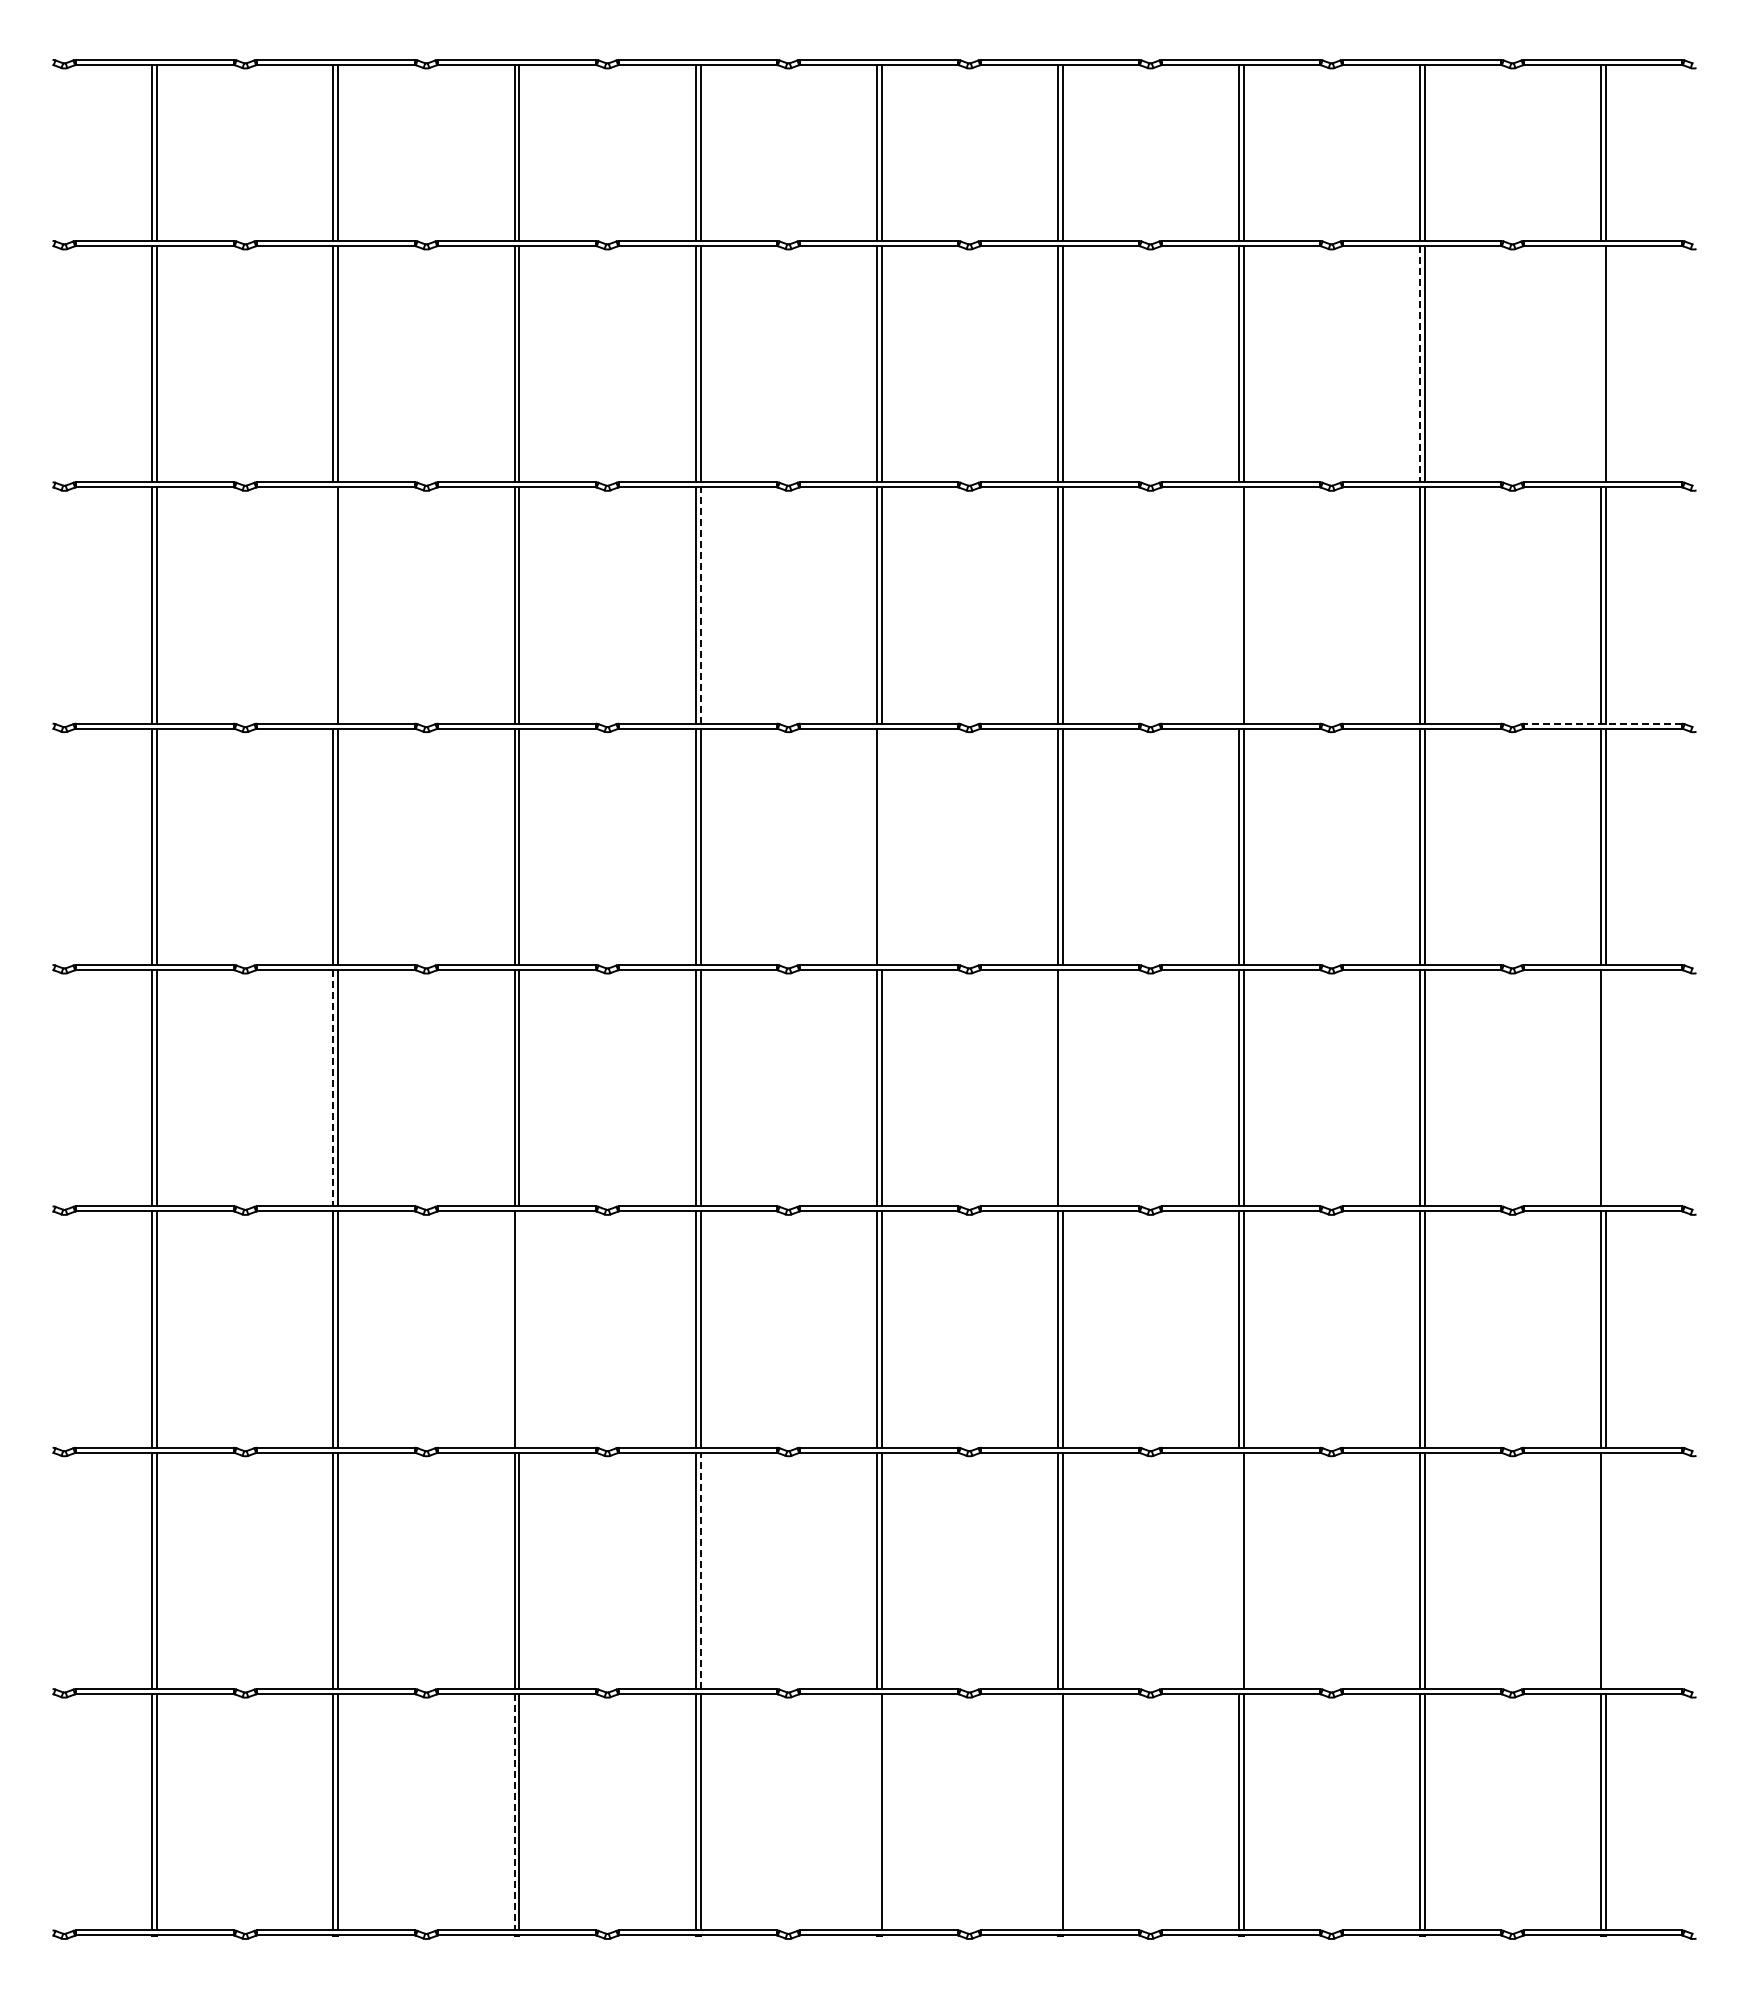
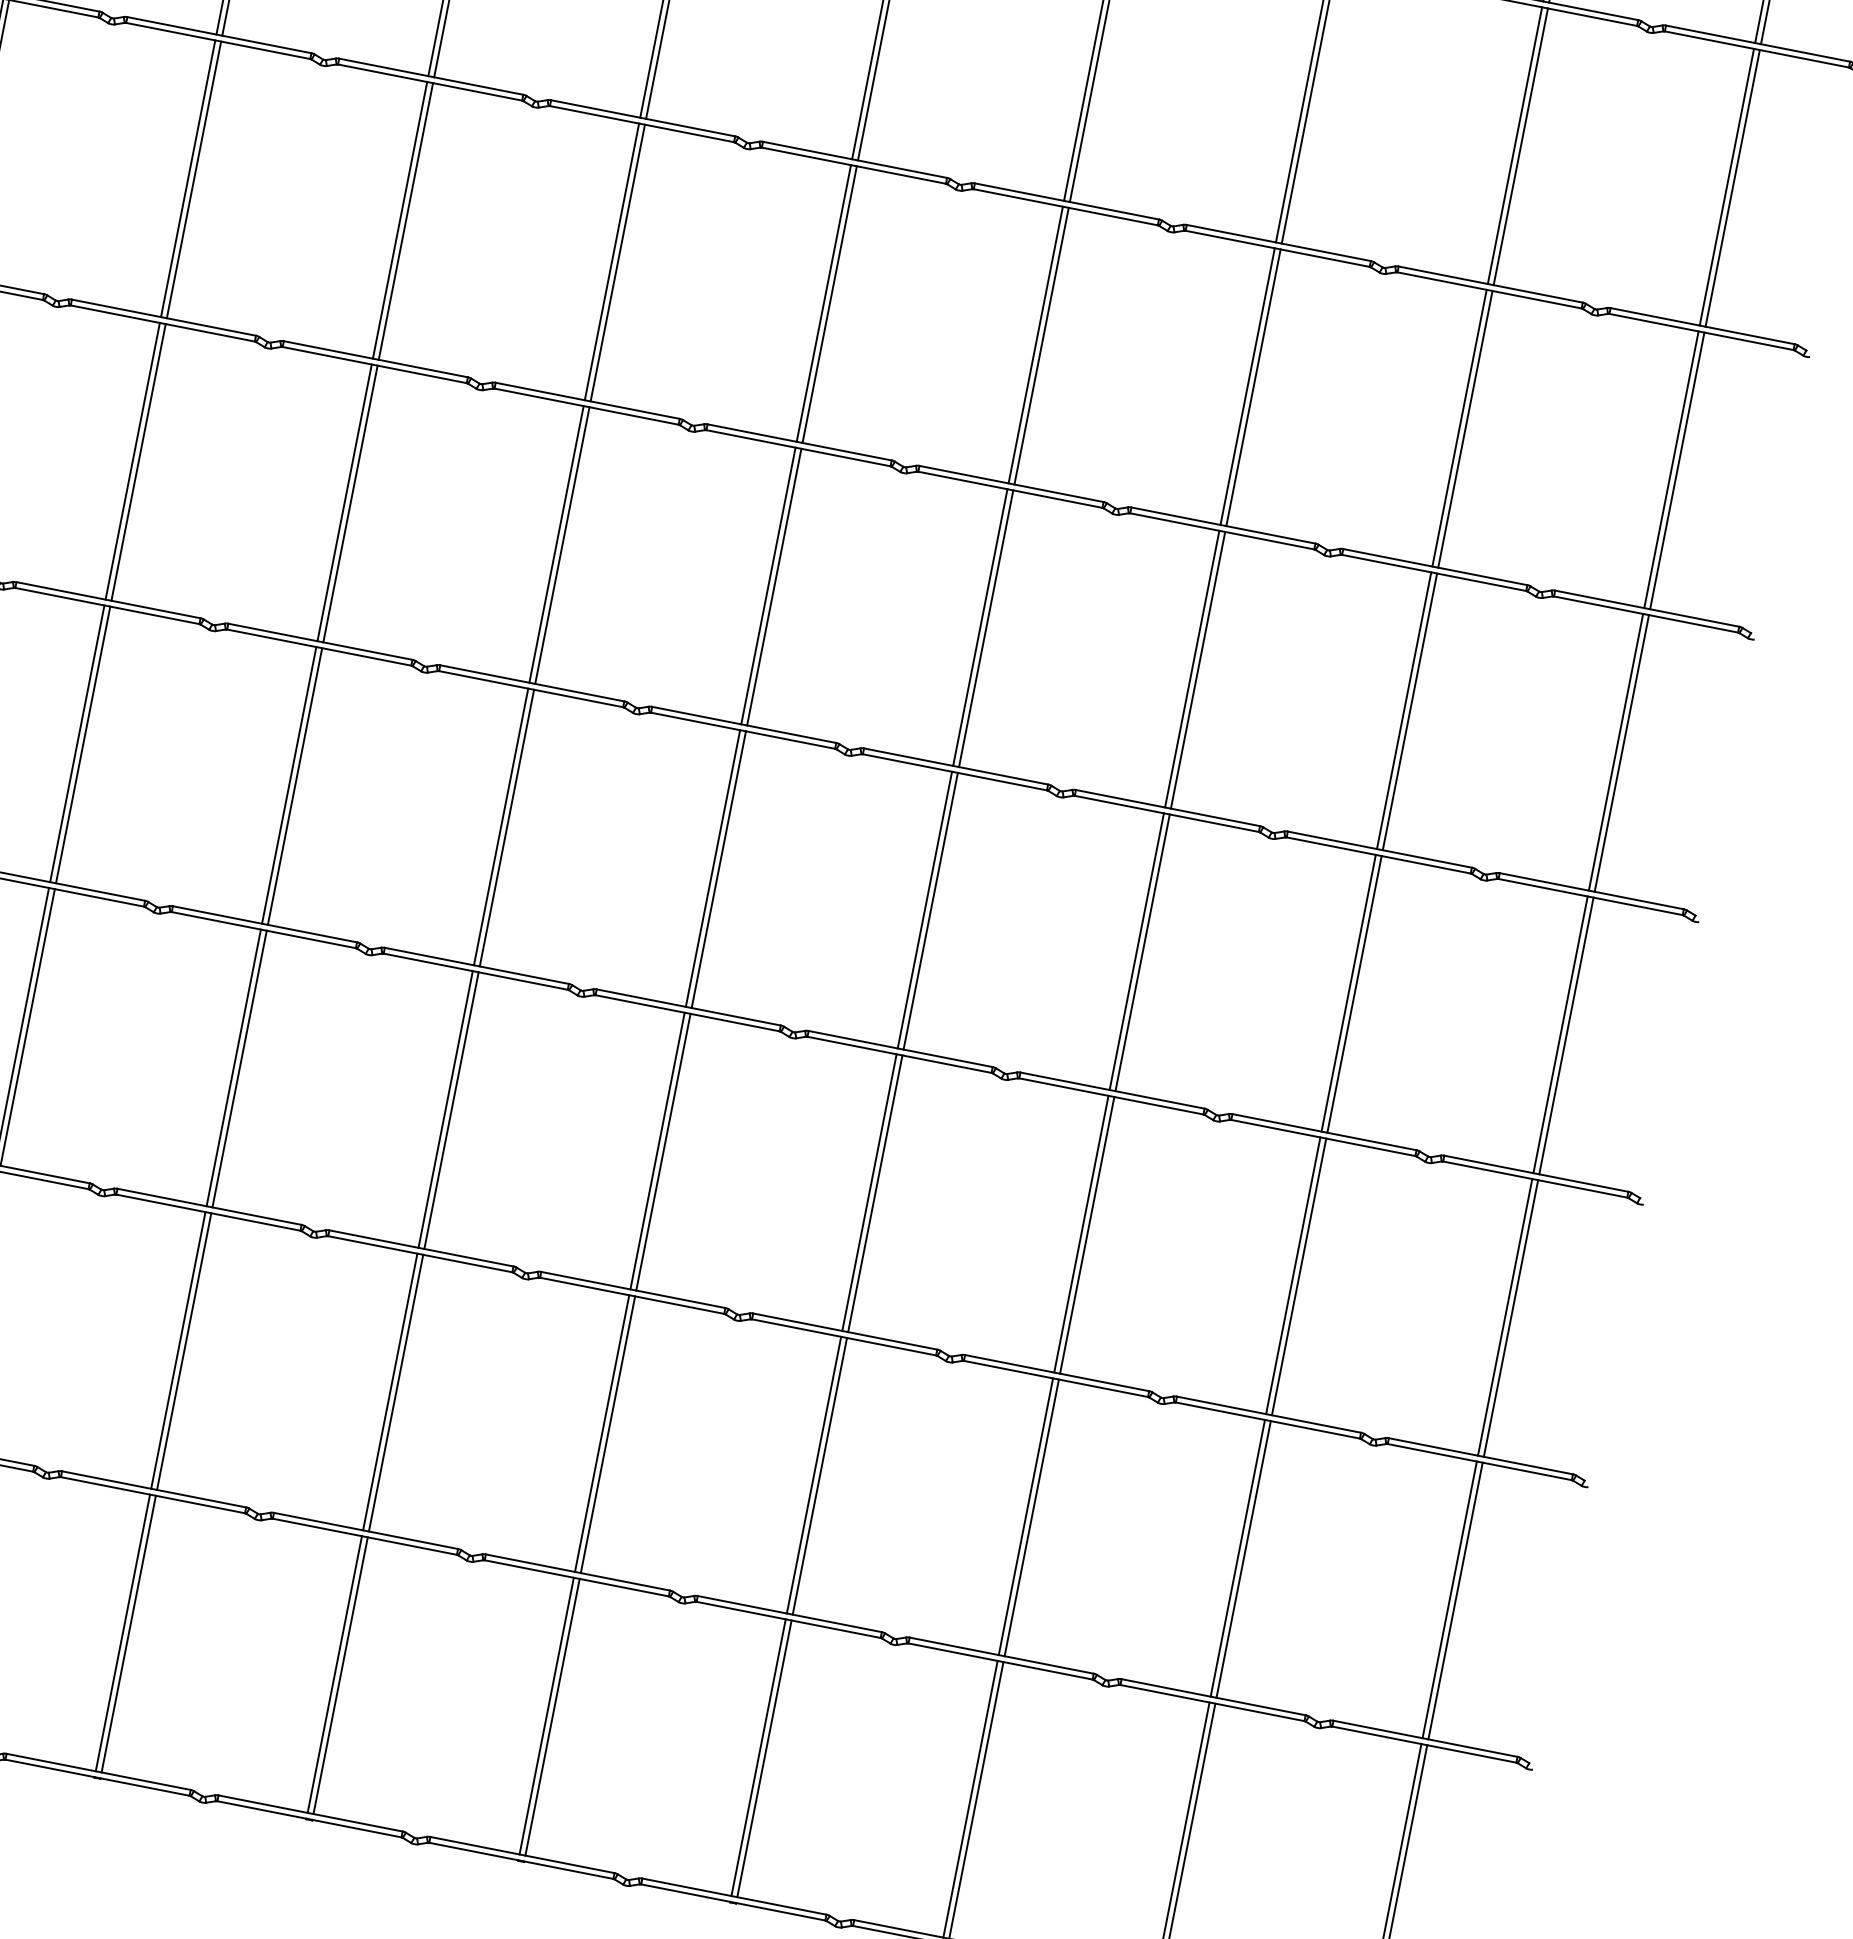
line: (1600, 363) -> (1726, 186), added
line: (1419, 364) -> (1514, 146), dashed -> solid
line: (333, 605) -> (188, 178), added
line: (700, 605) -> (617, 263), dashed -> solid
line: (1238, 605) -> (1247, 386), added
line: (1603, 723) -> (1647, 608), dashed -> solid
line: (881, 846) -> (774, 586), added
line: (333, 1088) -> (77, 744), dashed -> solid
line: (1062, 1088) -> (930, 911), added
line: (1605, 1088) -> (1566, 1036), added
line: (519, 1329) -> (239, 1068), added
line: (700, 1570) -> (396, 1392), dashed -> solid
line: (1238, 1570) -> (1025, 1516), added
line: (1605, 1570) -> (1455, 1600), added
line: (514, 1812) -> (122, 1633), dashed -> solid
line: (876, 1812) -> (546, 1716), added
line: (1057, 1812) -> (758, 1757), added

